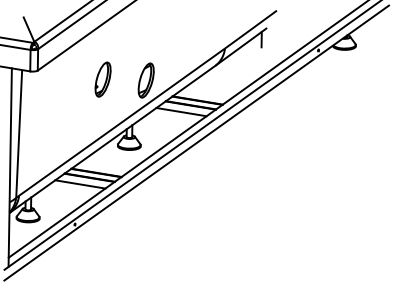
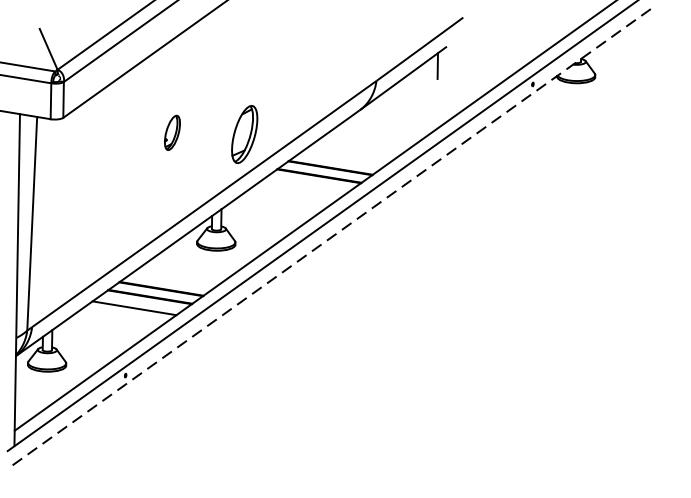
part: (102, 79) -> (171, 132), size x0.6
line: (181, 112) -> (303, 187), removed
line: (196, 143) -> (328, 239), solid -> dashed

